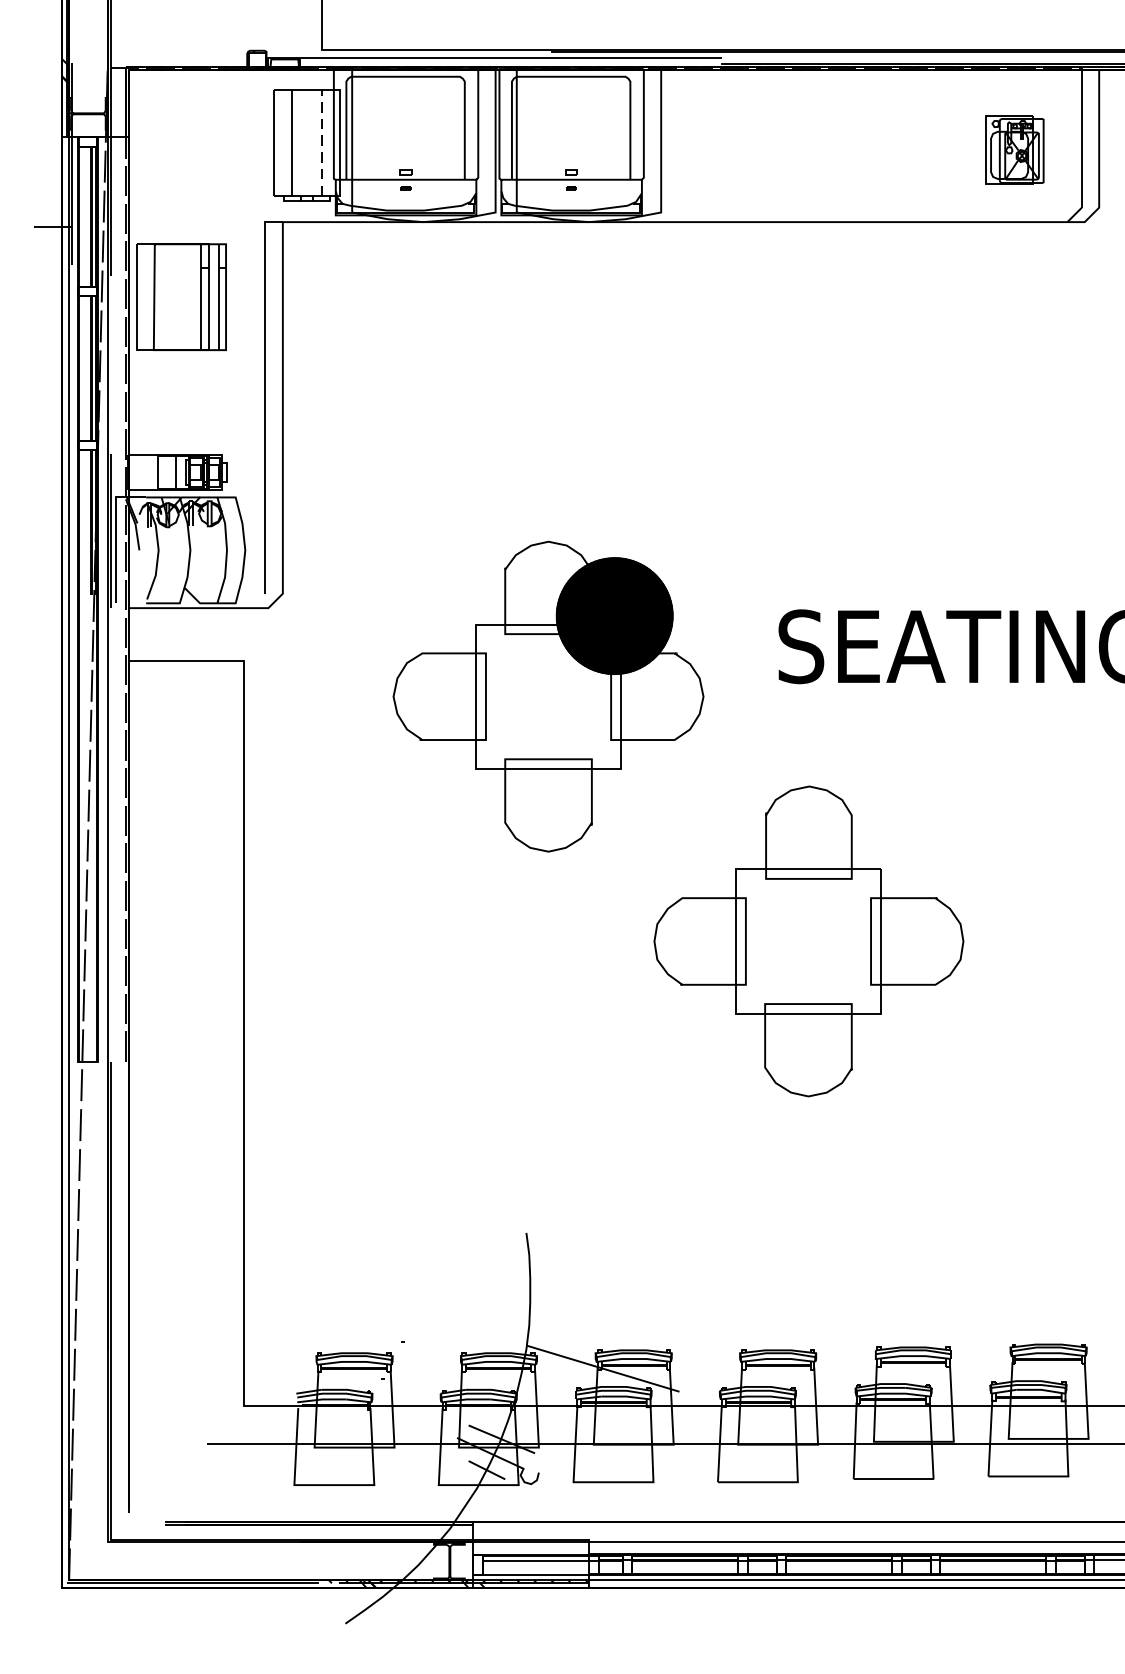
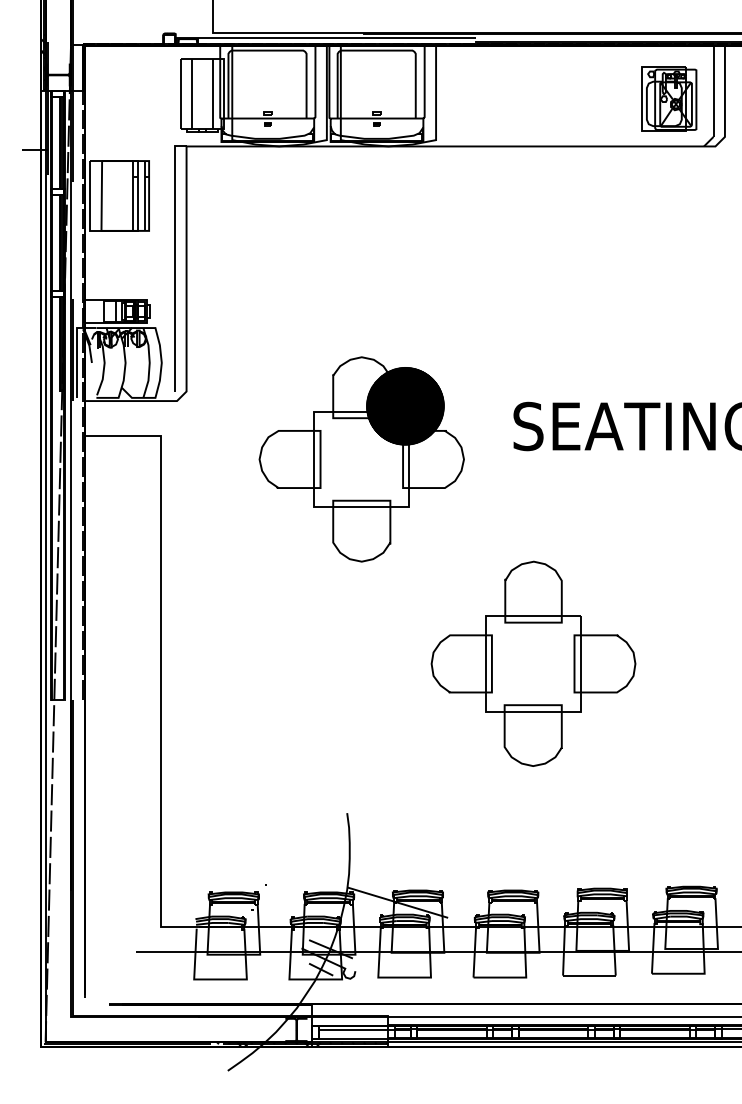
line: (322, 143) -> (212, 94), dashed -> solid
part: (1015, 149) -> (669, 98), size x1.43
part: (808, 940) -> (533, 663), moved

